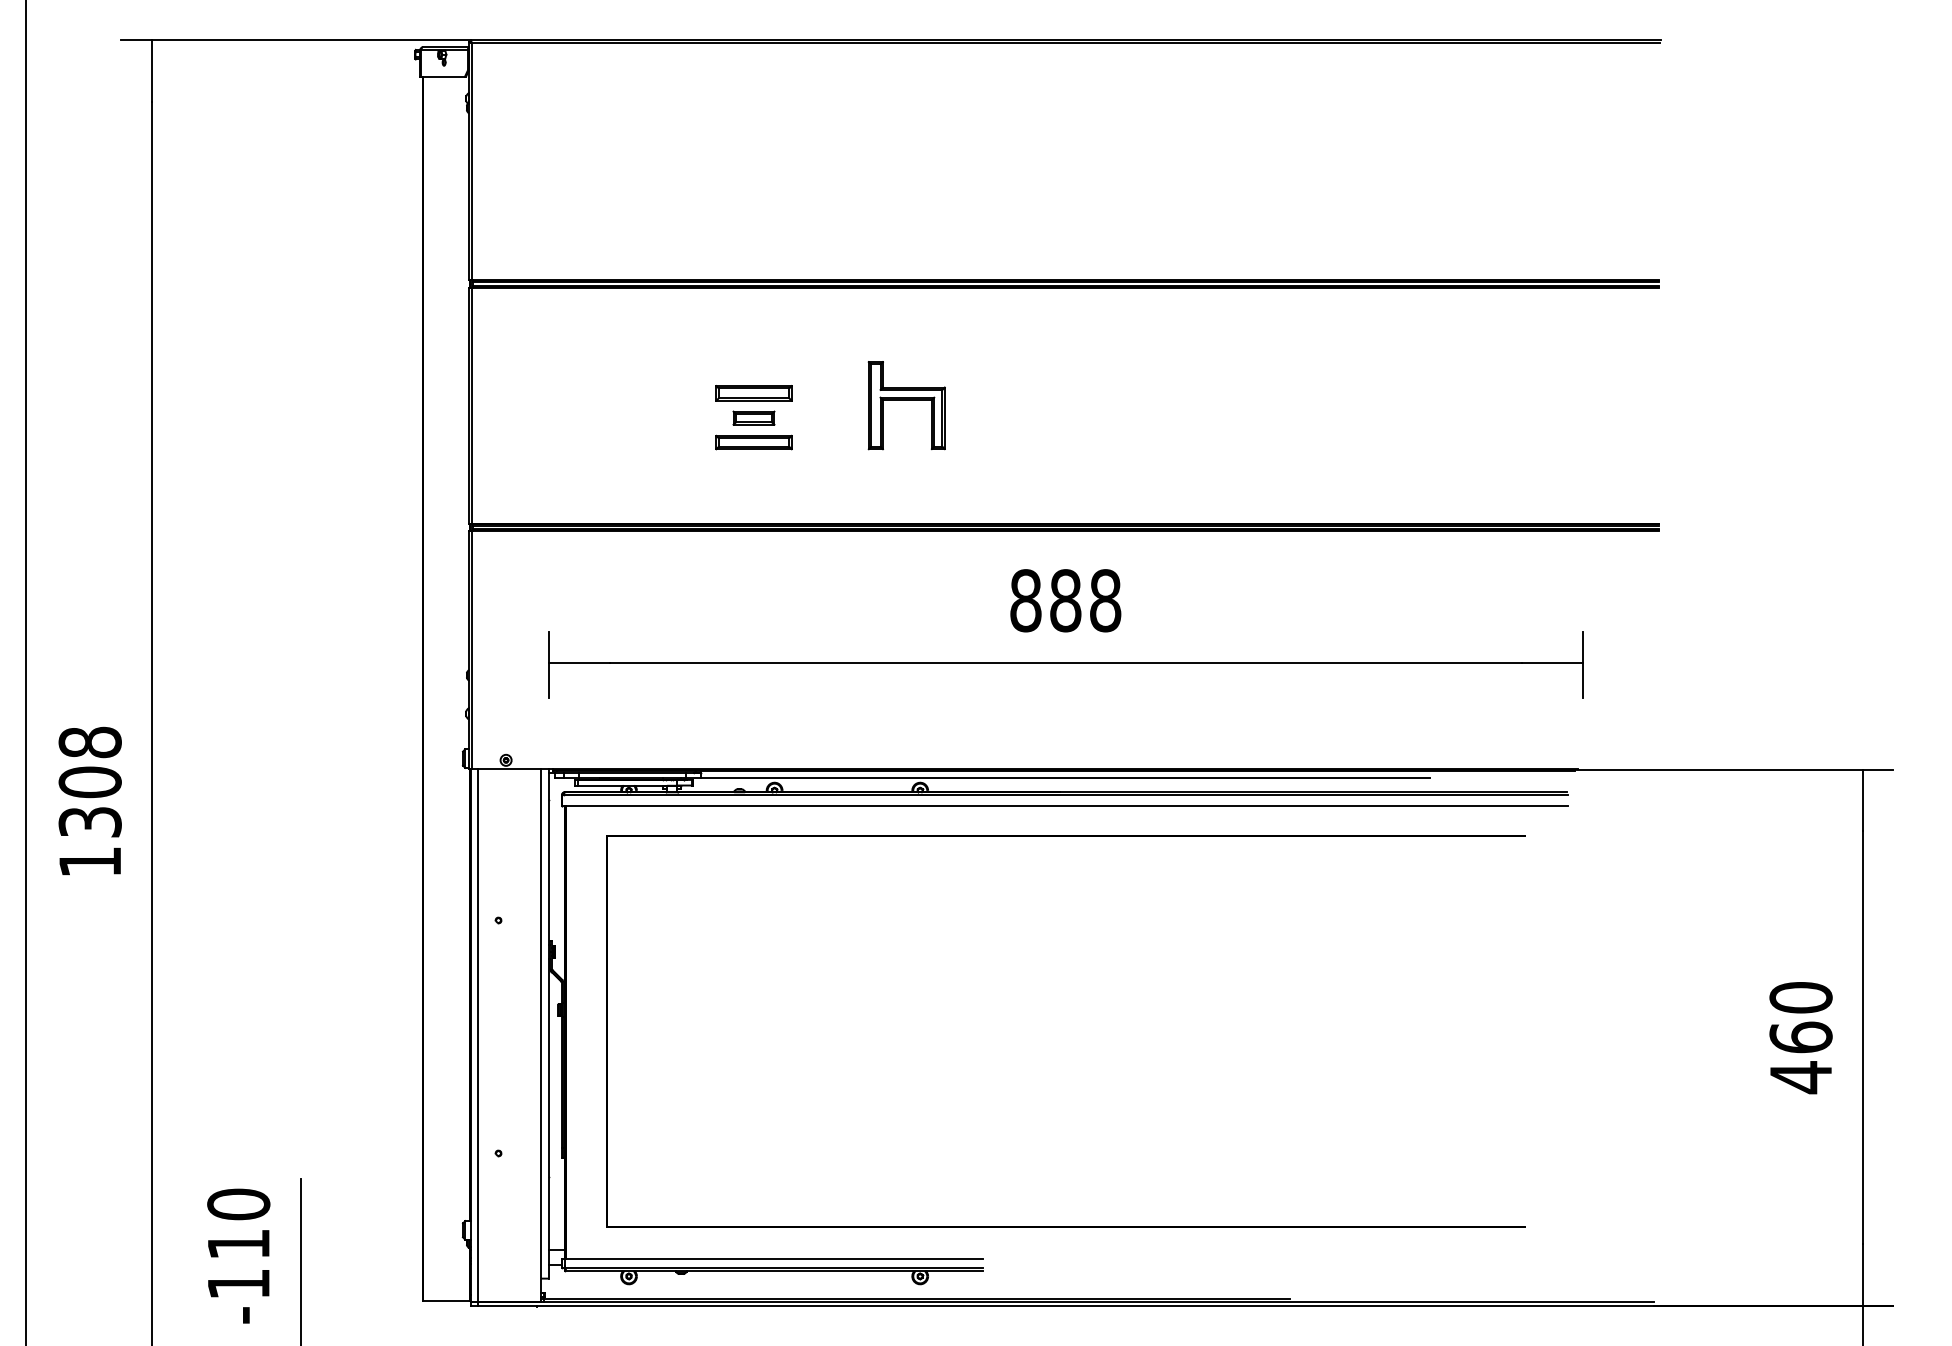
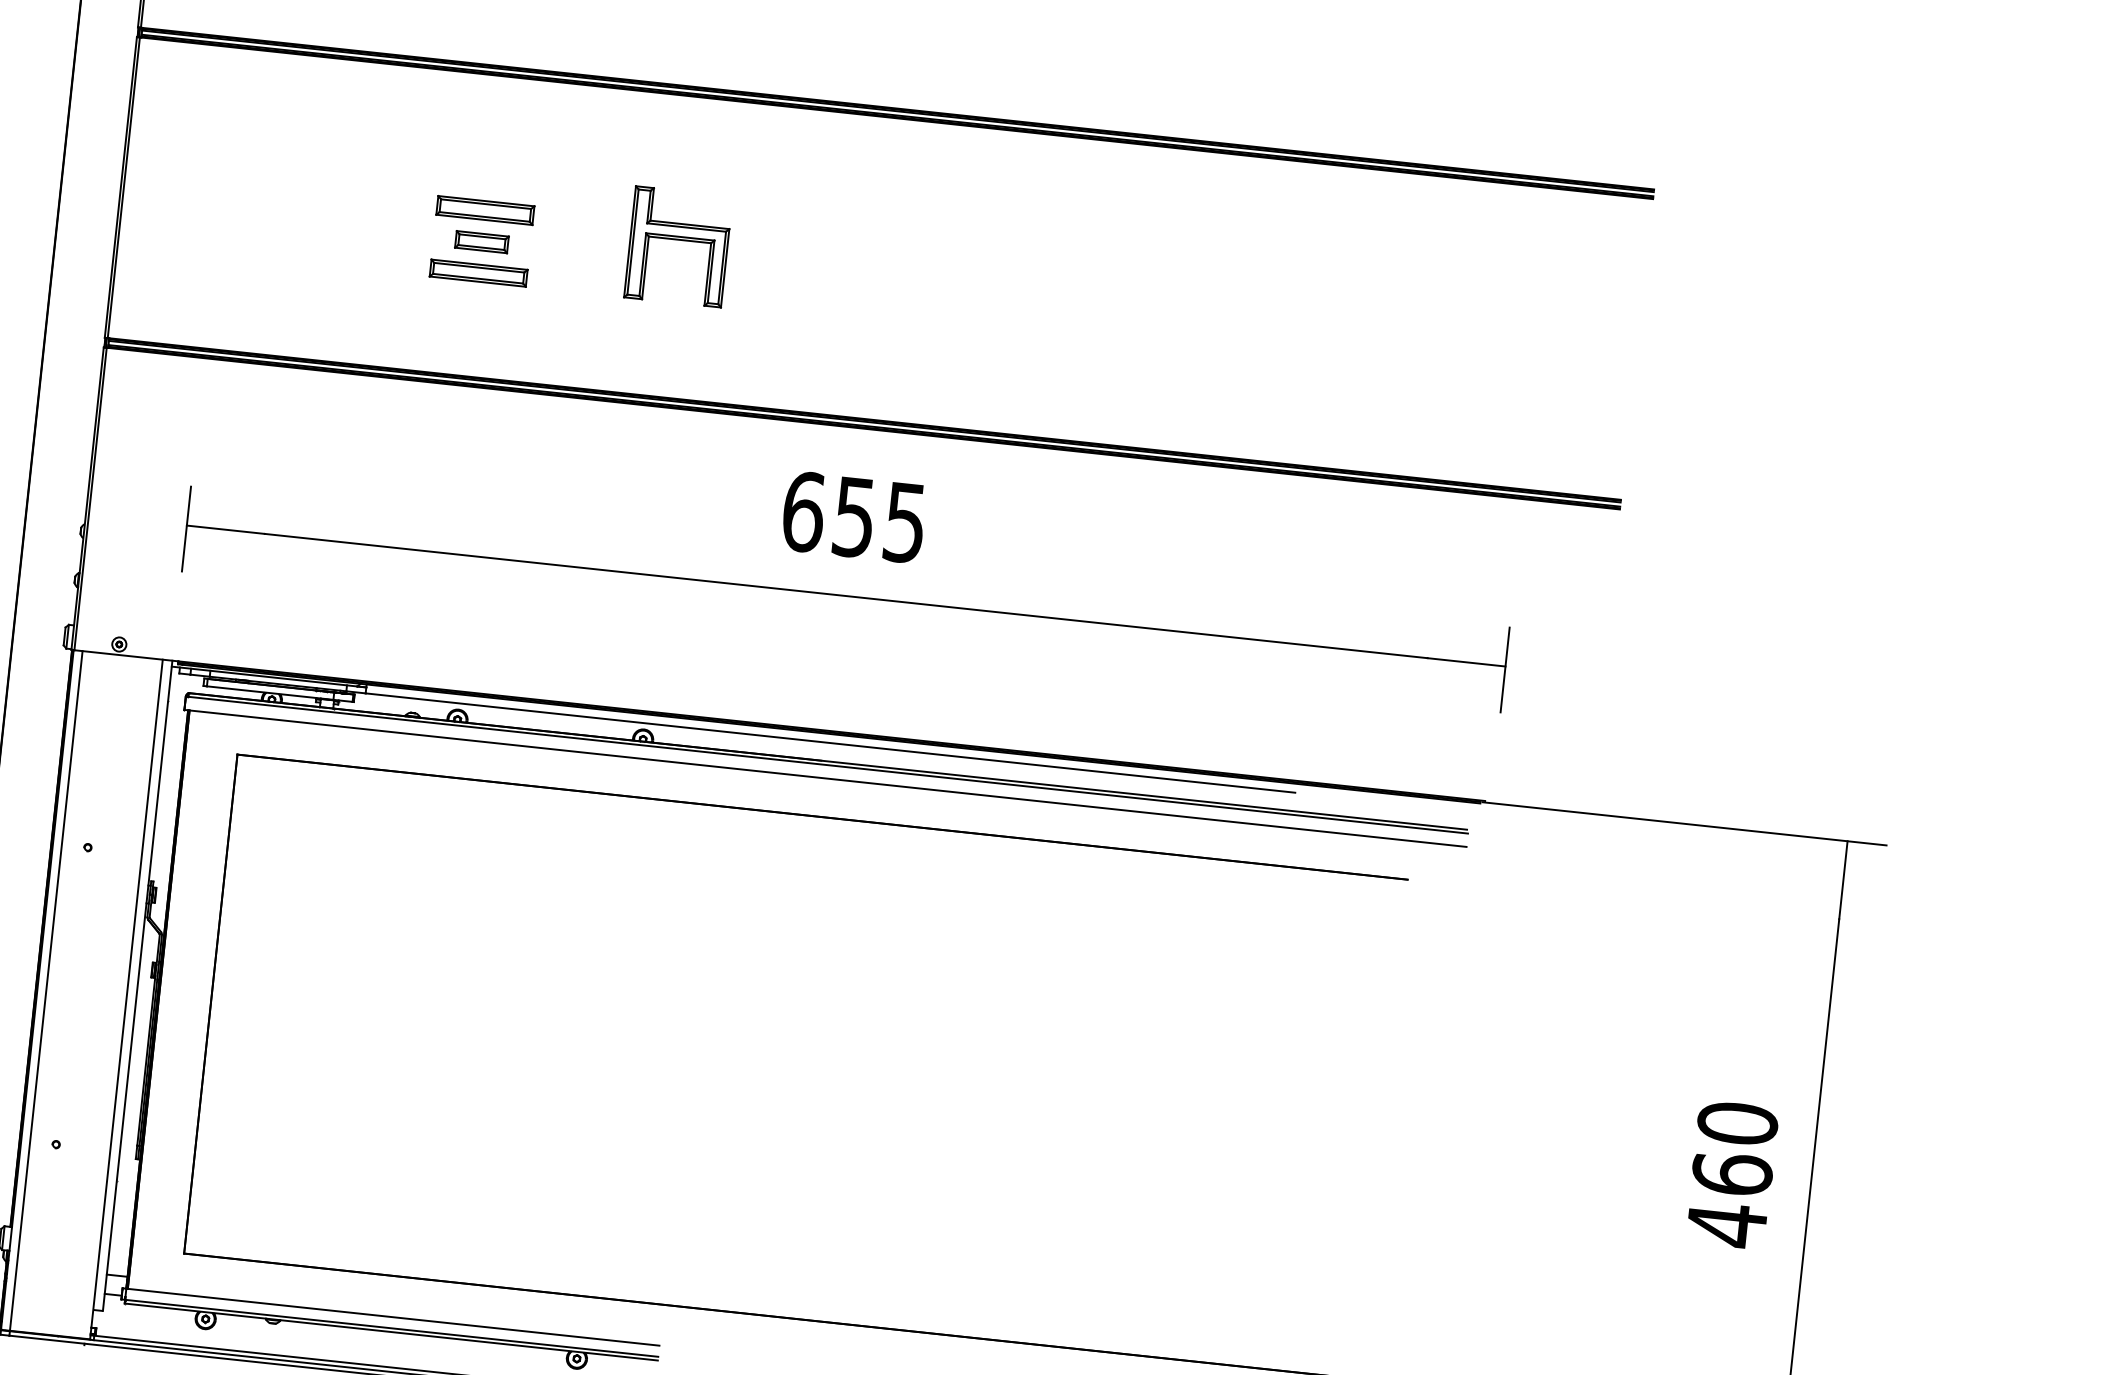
text: (1065, 600) -> (854, 516), 888 -> 655

